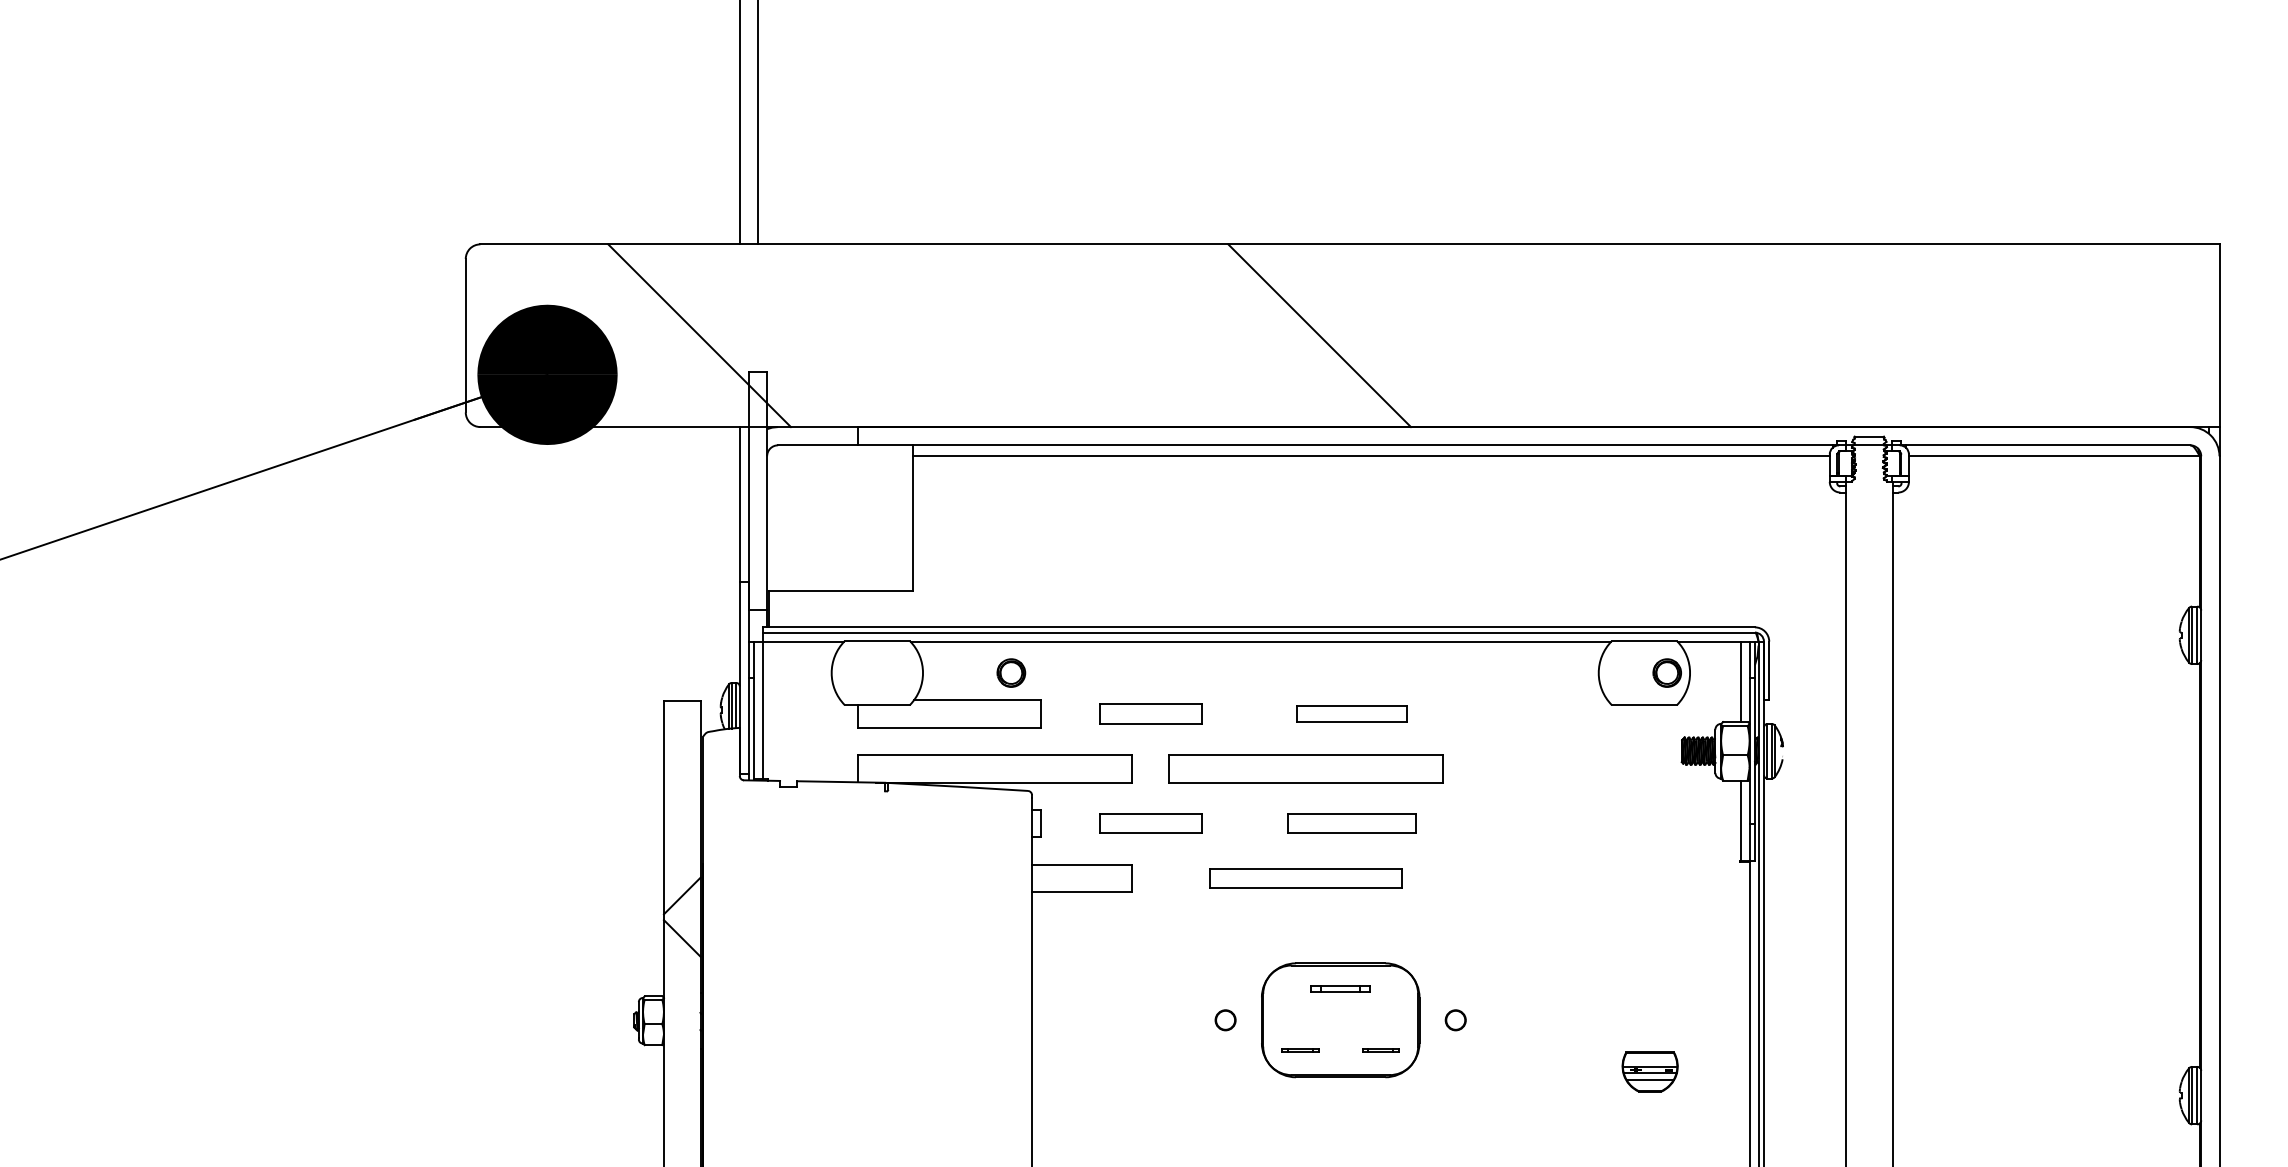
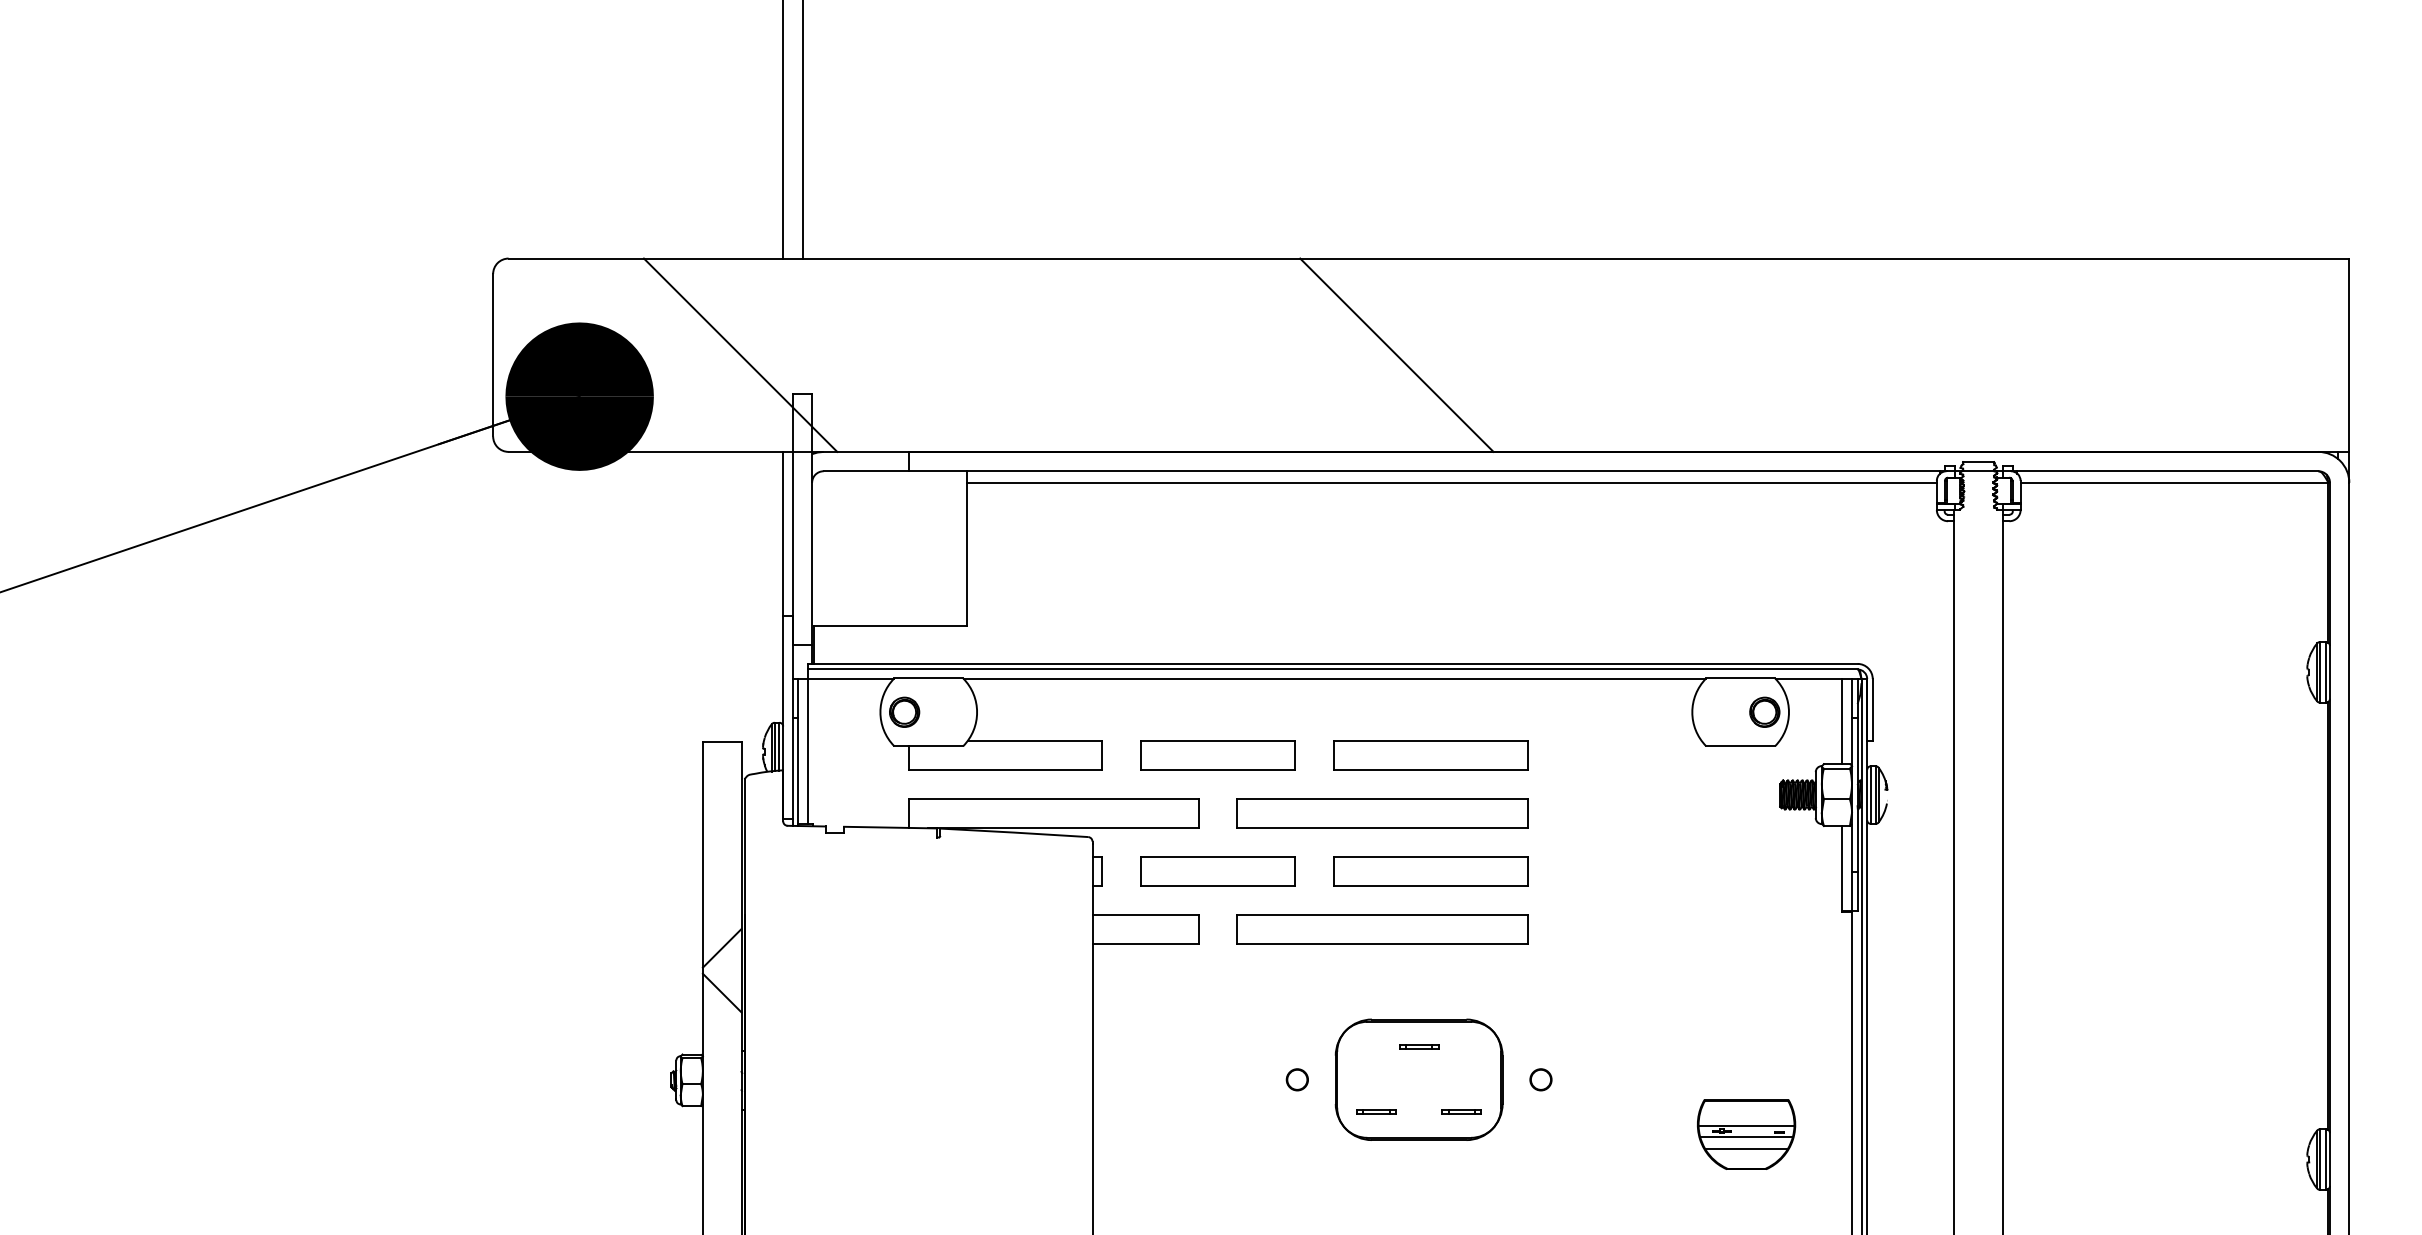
part: (1011, 672) -> (904, 711), moved
part: (1150, 713) -> (1217, 755), size x1.43
part: (1351, 713) -> (1430, 755), size x1.67
part: (1150, 823) -> (1217, 871), size x1.43
part: (1351, 823) -> (1430, 871), size x1.43
part: (1306, 878) -> (1382, 929), size x1.43
part: (1340, 988) -> (1419, 1046), size x0.62
part: (1649, 1071) -> (1746, 1134), size x1.67

